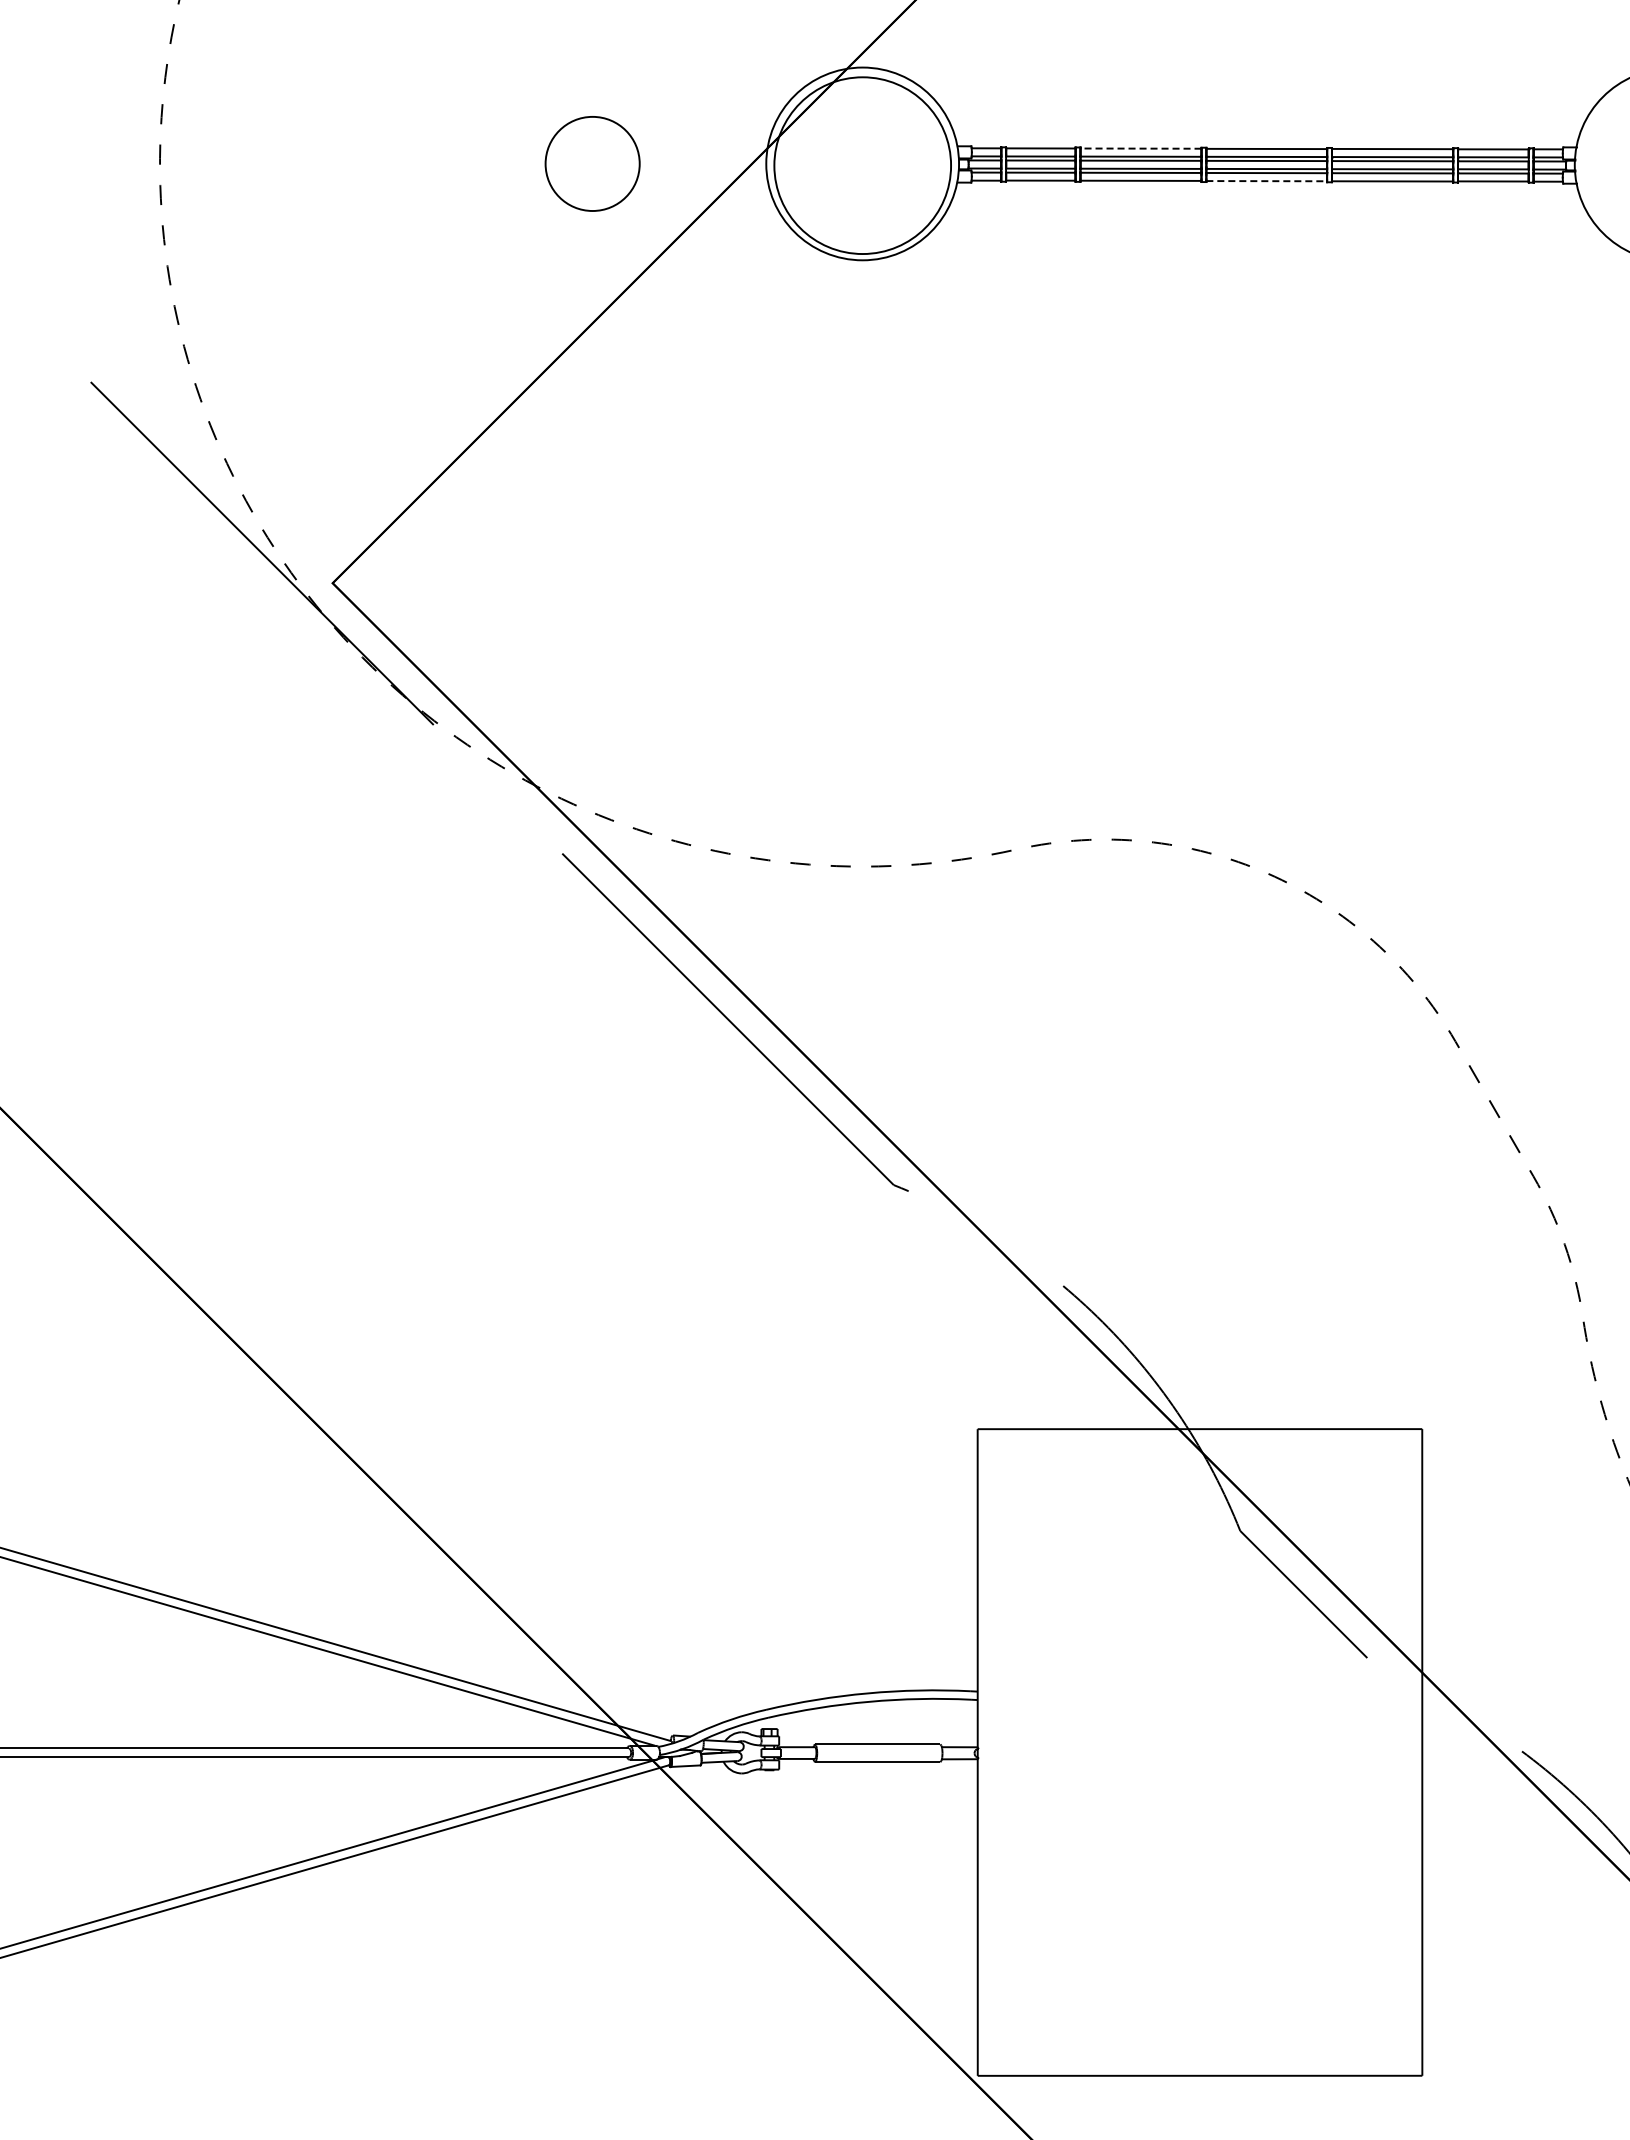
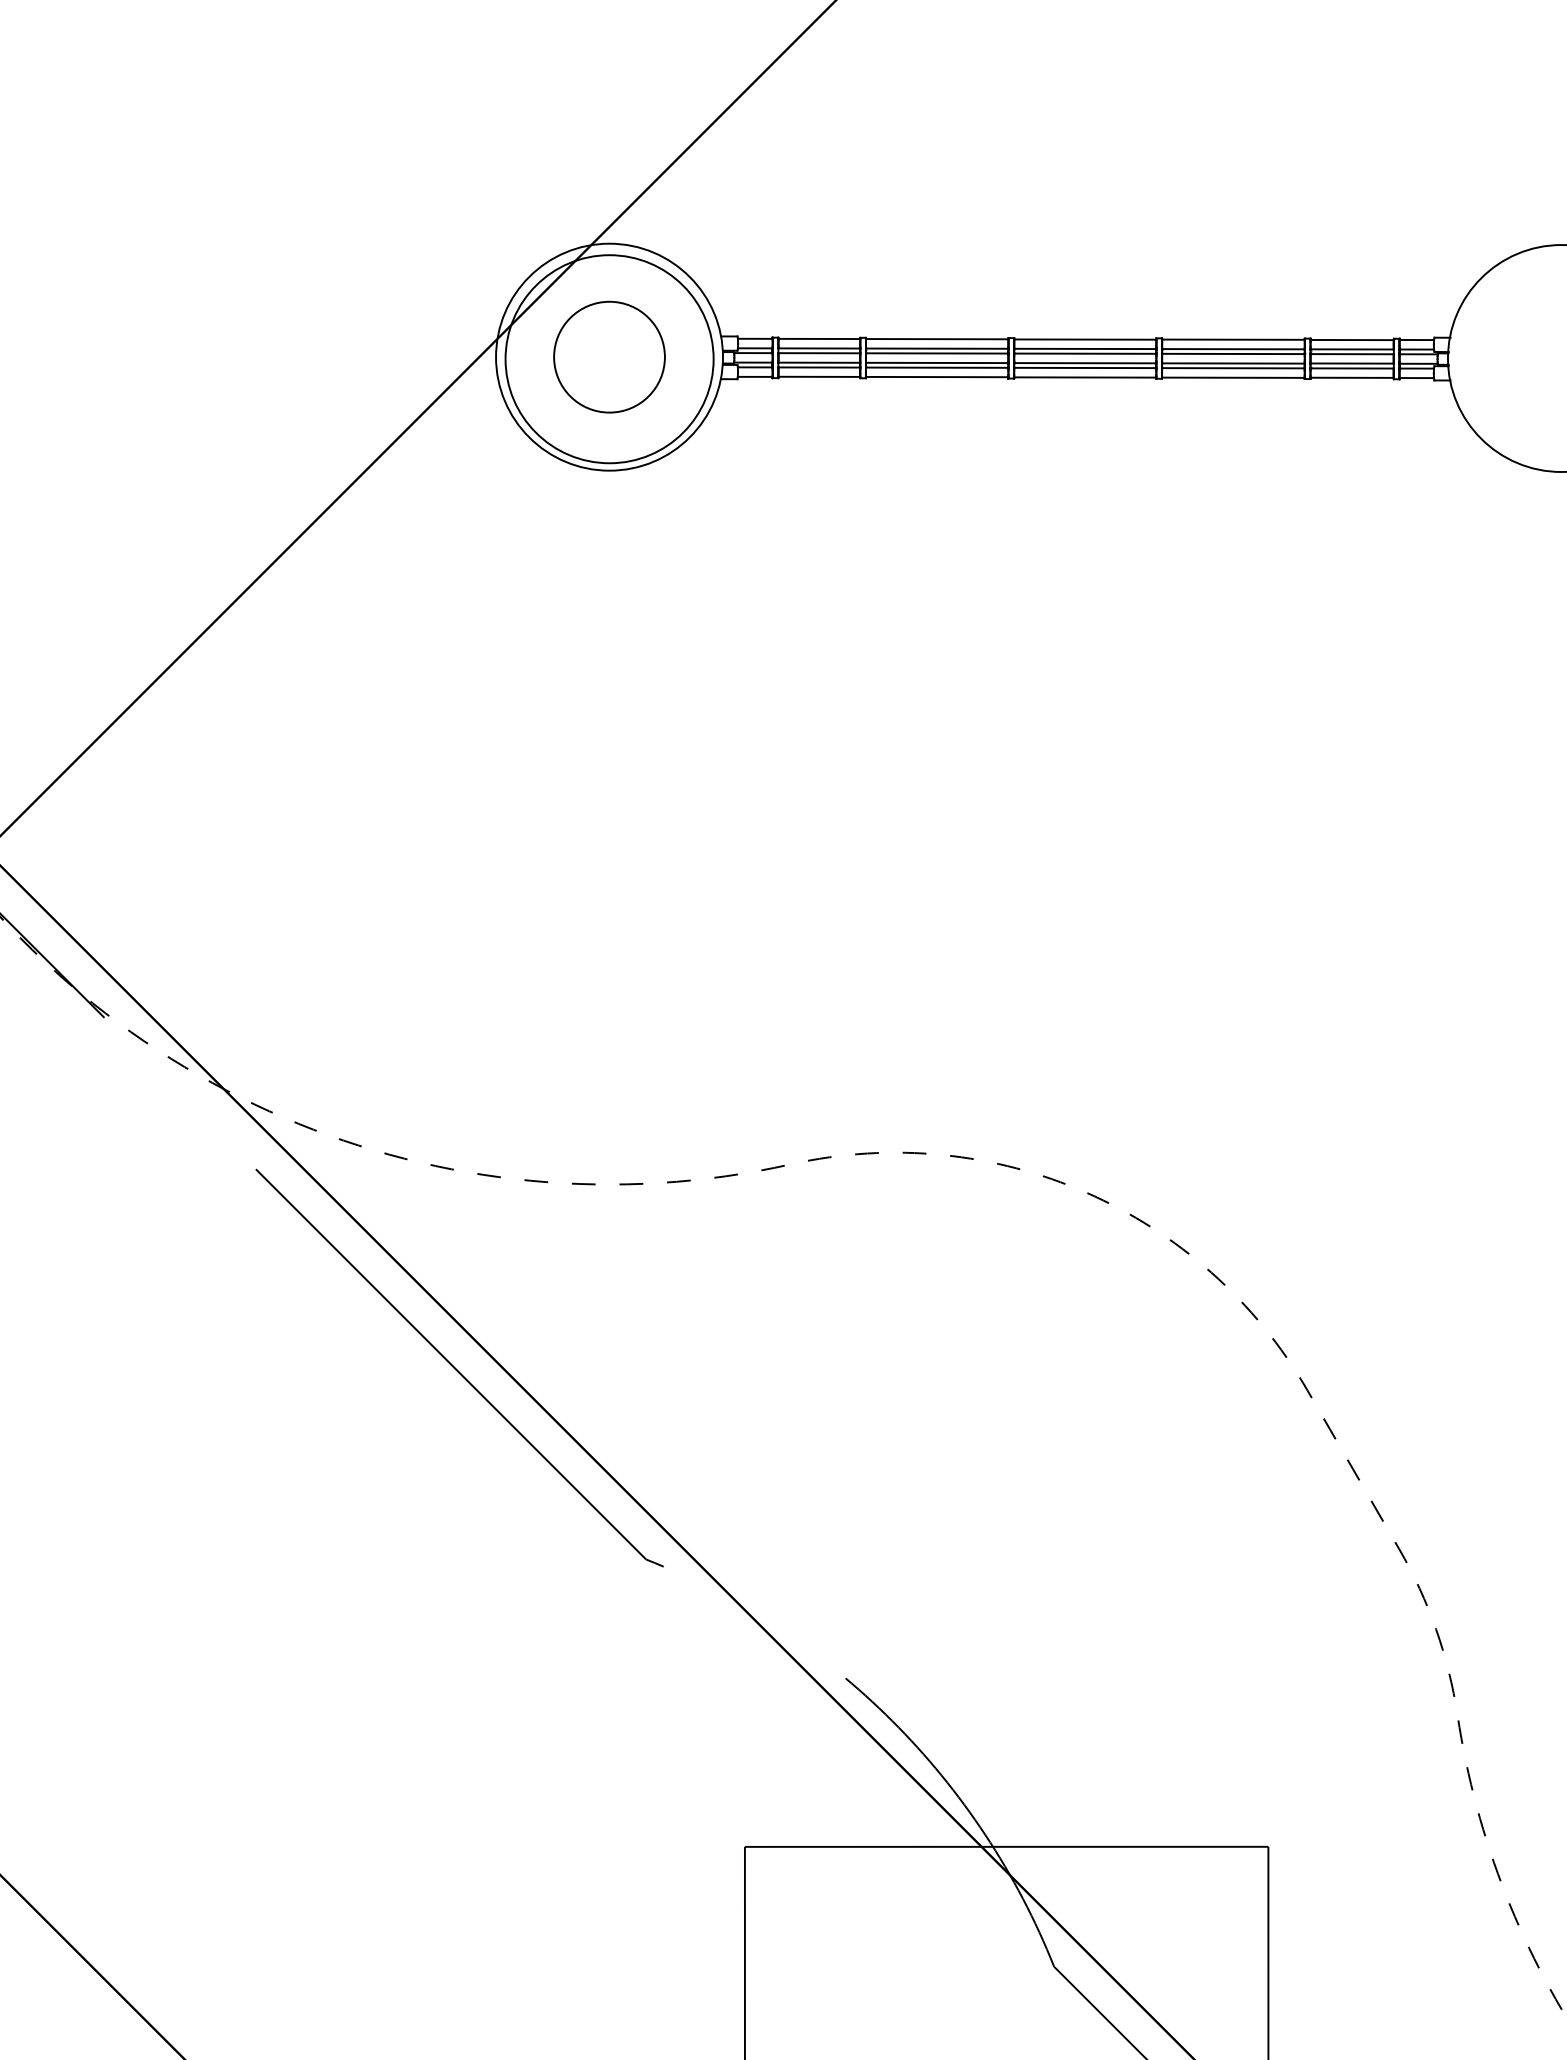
line: (1141, 148) -> (937, 339), dashed -> solid
circle: (592, 163) -> (609, 356), moved
line: (1267, 181) -> (1086, 377), dashed -> solid

